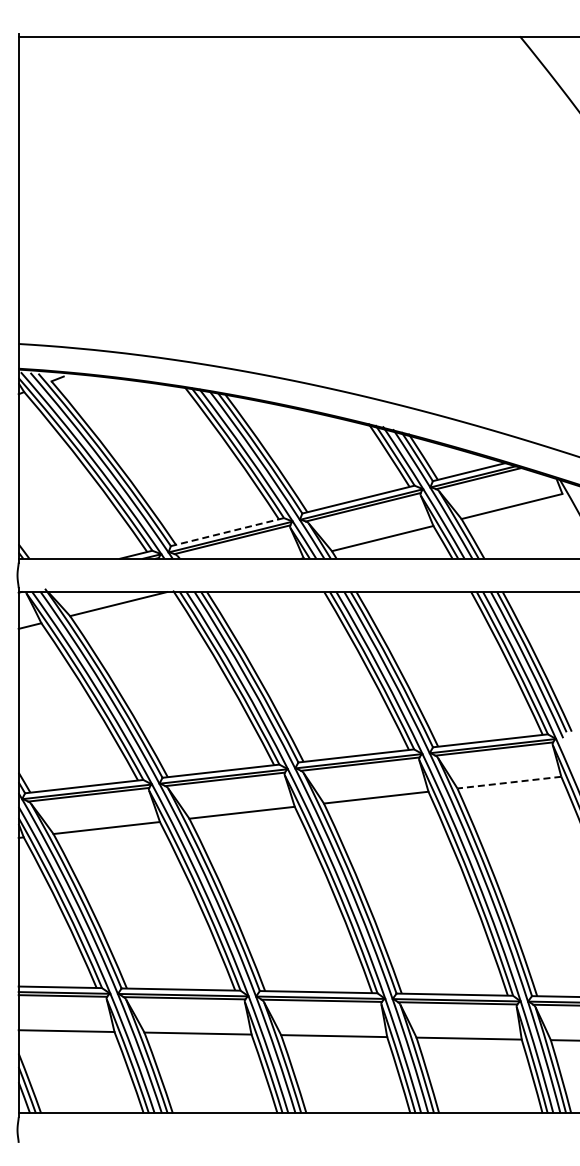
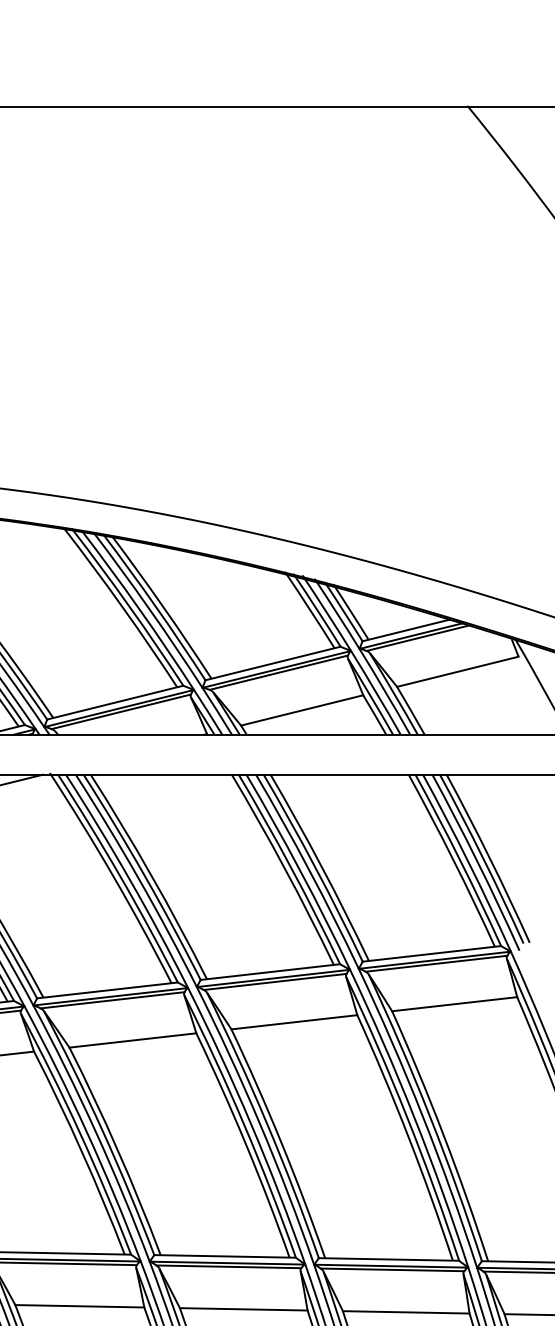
line: (226, 532) -> (114, 703), dashed -> solid
line: (508, 782) -> (453, 1004), dashed -> solid

